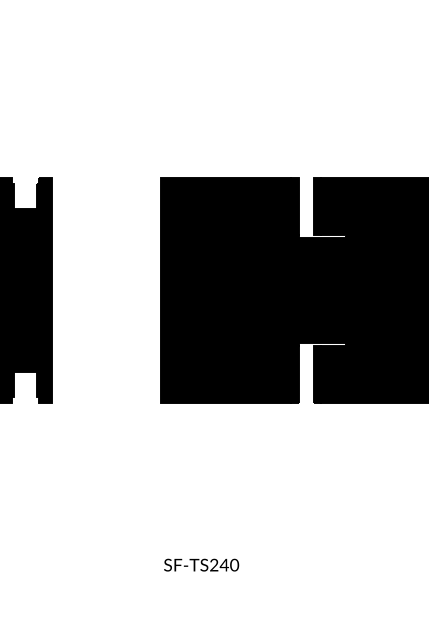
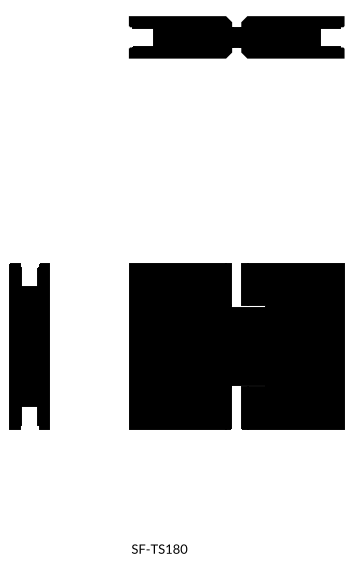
text: (219, 564) -> (172, 548), SF-TS240 -> SF-TS180

